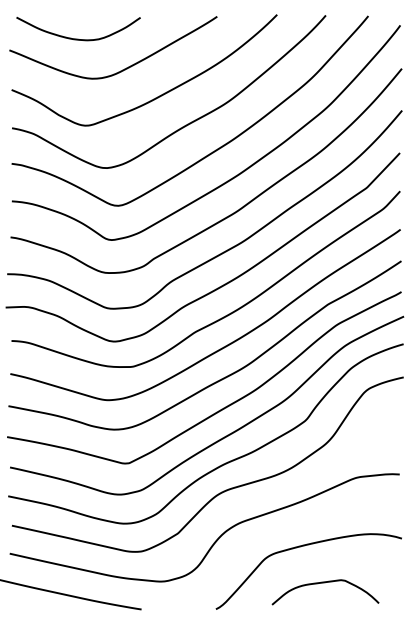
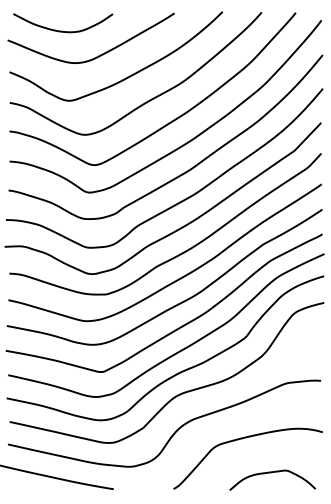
curve: (325, 583) -> (272, 473), moved

